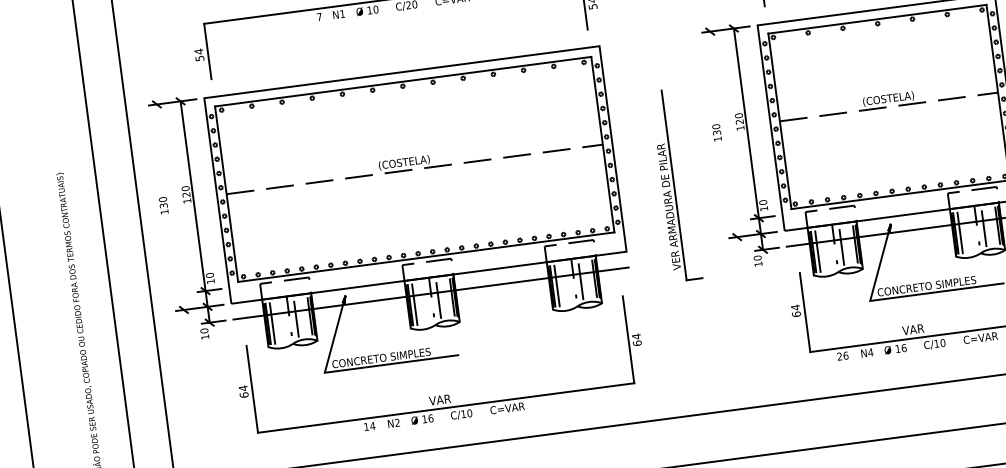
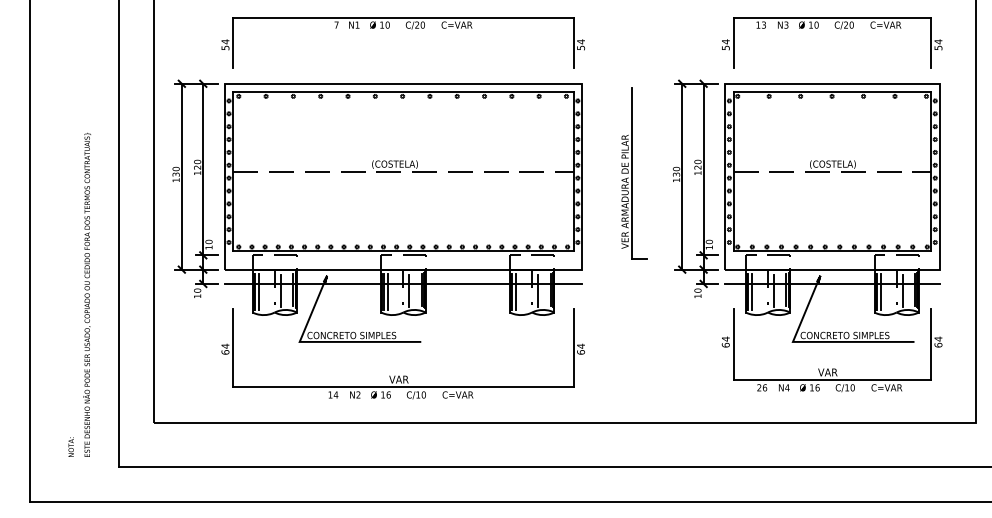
line: (723, 134) -> (682, 176), added
part: (676, 185) -> (634, 173), moved
line: (169, 207) -> (181, 176), added

